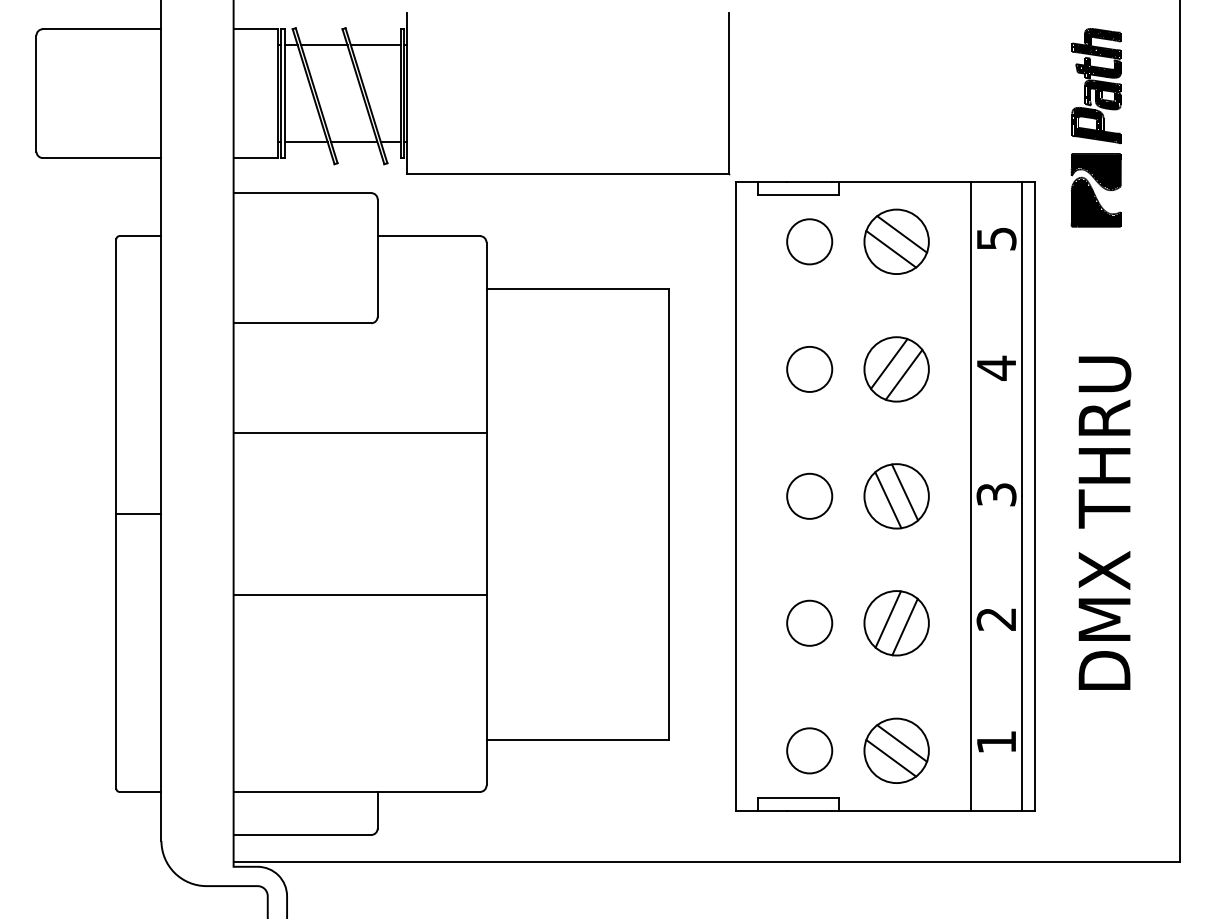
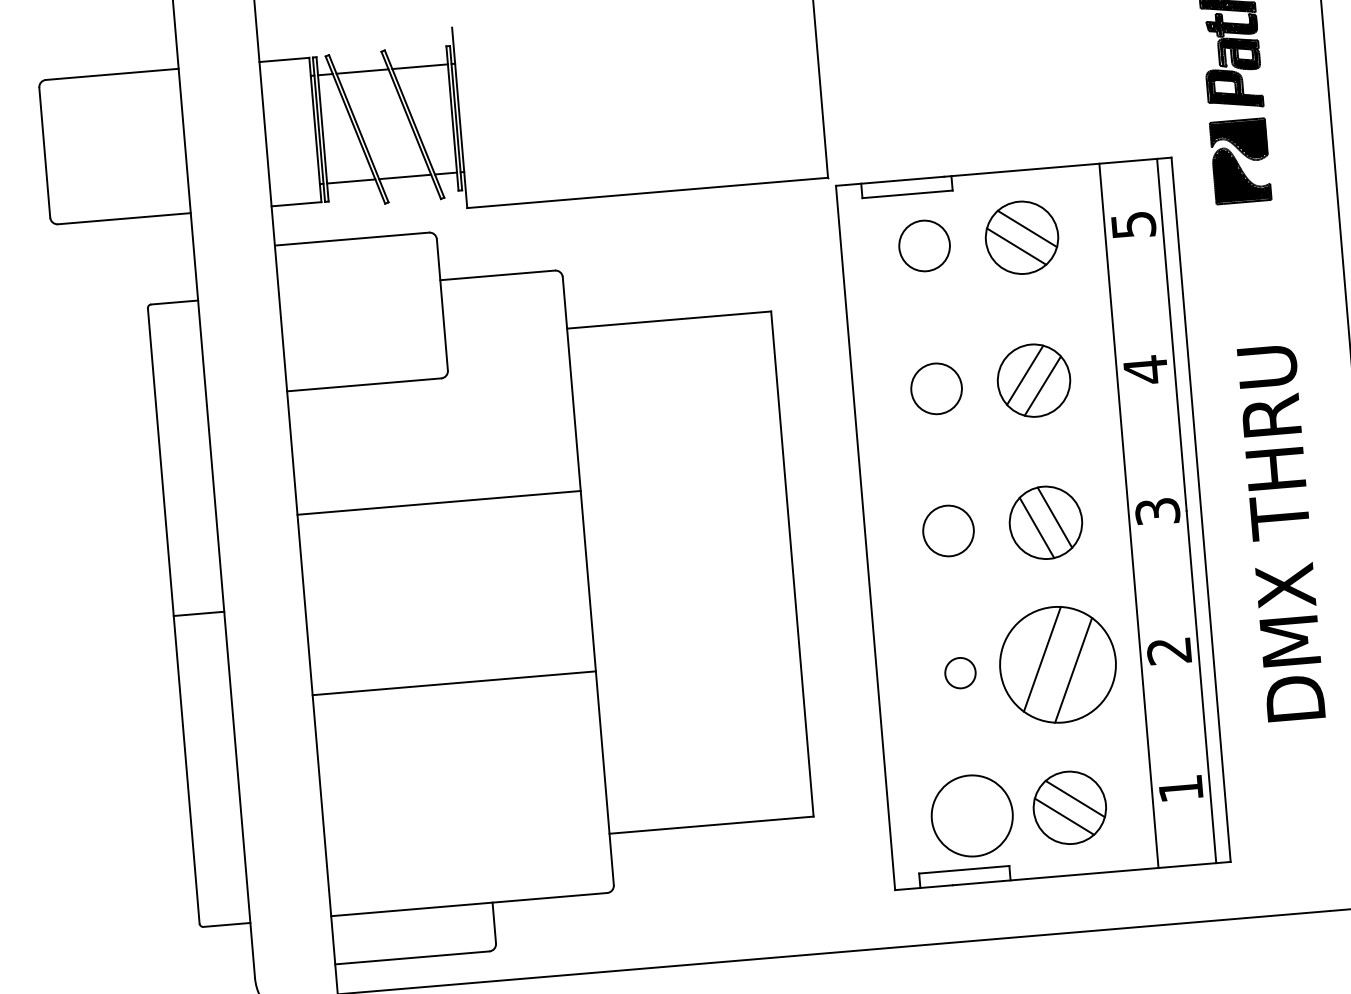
circle: (809, 622) -> (960, 672), size x0.6
part: (896, 623) -> (1057, 665), size x1.6
circle: (809, 750) -> (972, 815), size x1.6

